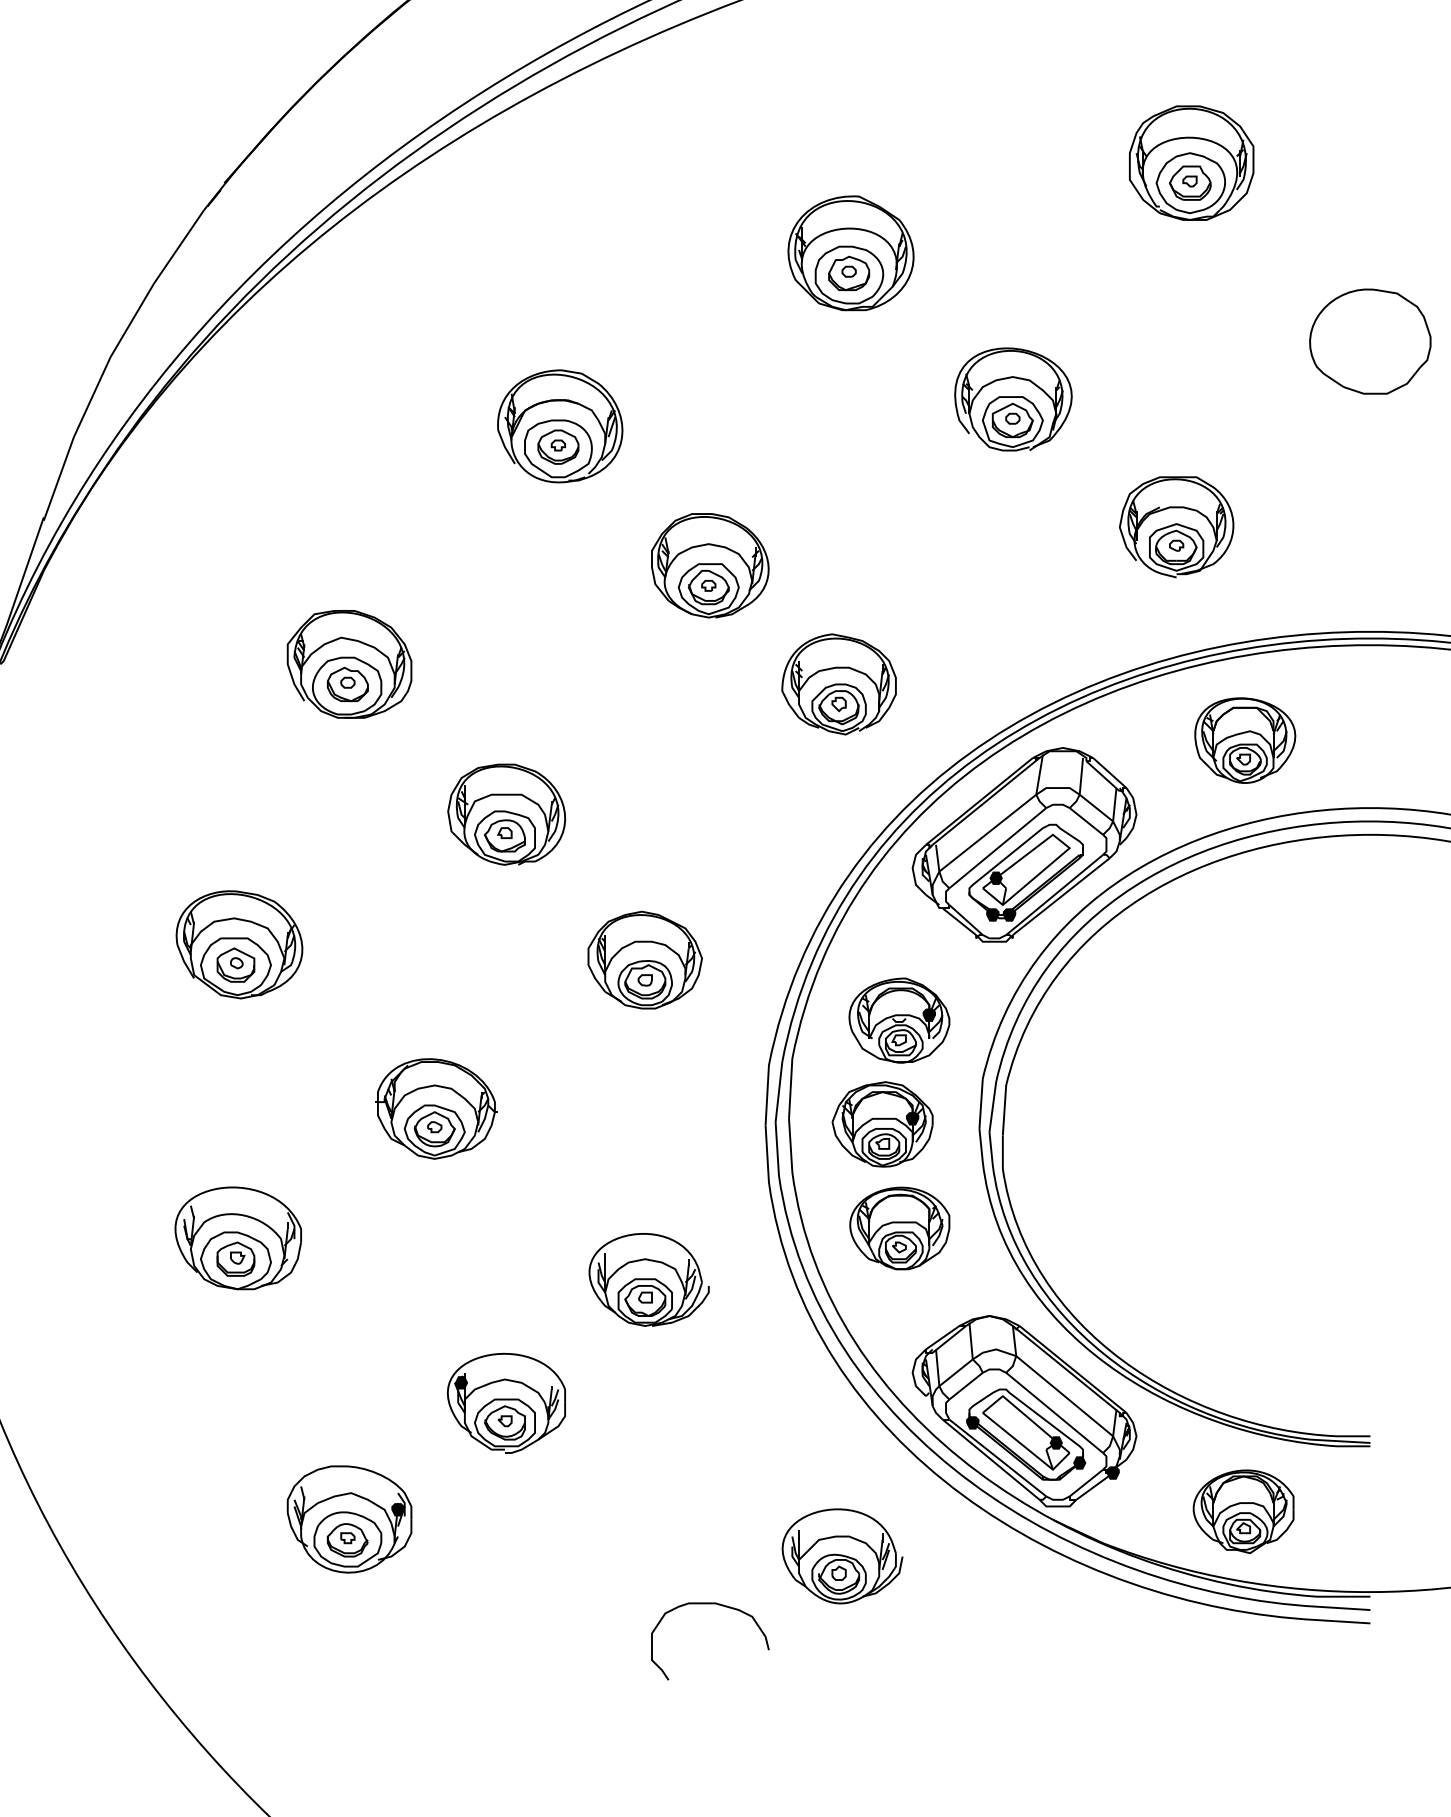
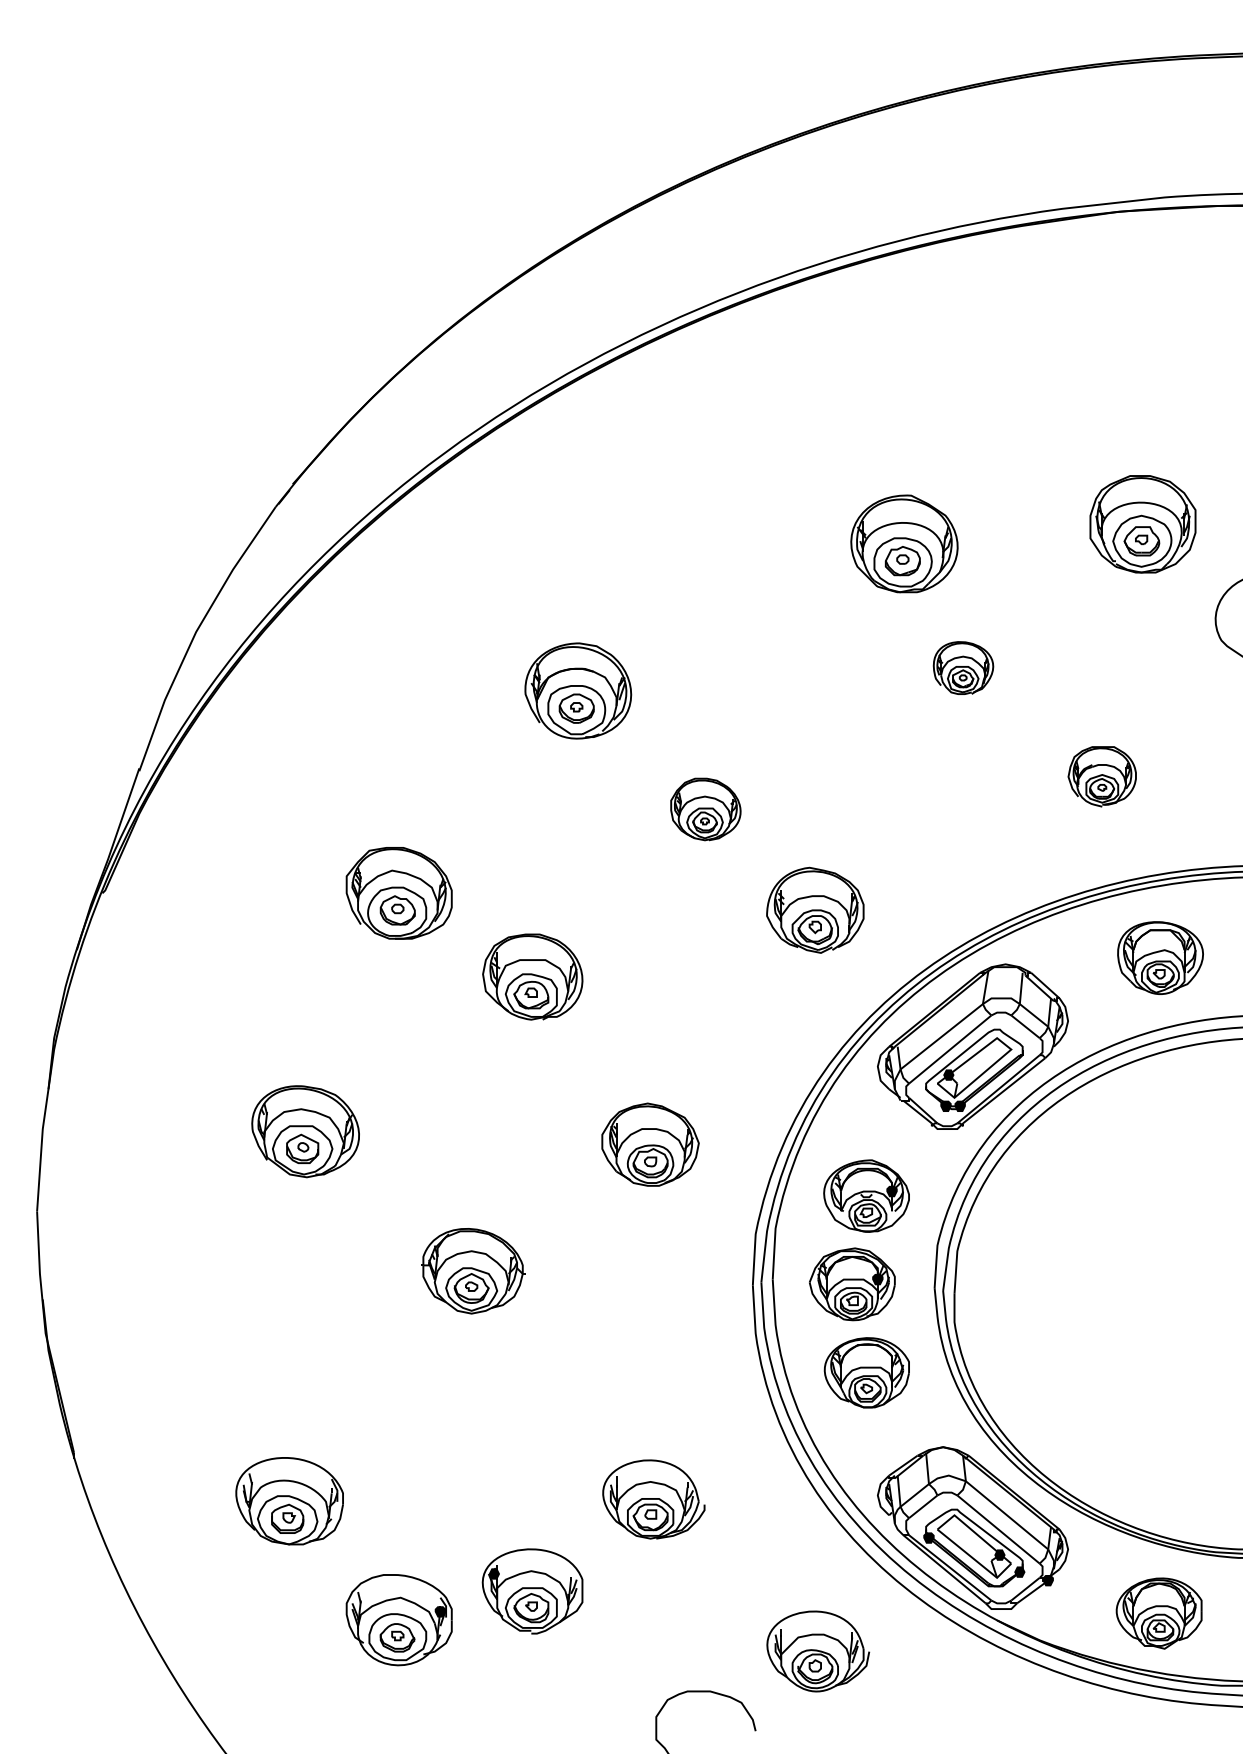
part: (1191, 163) -> (1142, 524), moved
part: (851, 252) -> (904, 543), moved
part: (1013, 398) -> (963, 667), size x0.6
part: (1176, 526) -> (1102, 776), size x0.7
part: (709, 565) -> (705, 809), size x0.7
part: (506, 814) -> (532, 976), moved
part: (238, 1238) -> (289, 1501), moved
part: (648, 1279) -> (653, 1499), moved
part: (506, 1403) -> (532, 1591), moved

